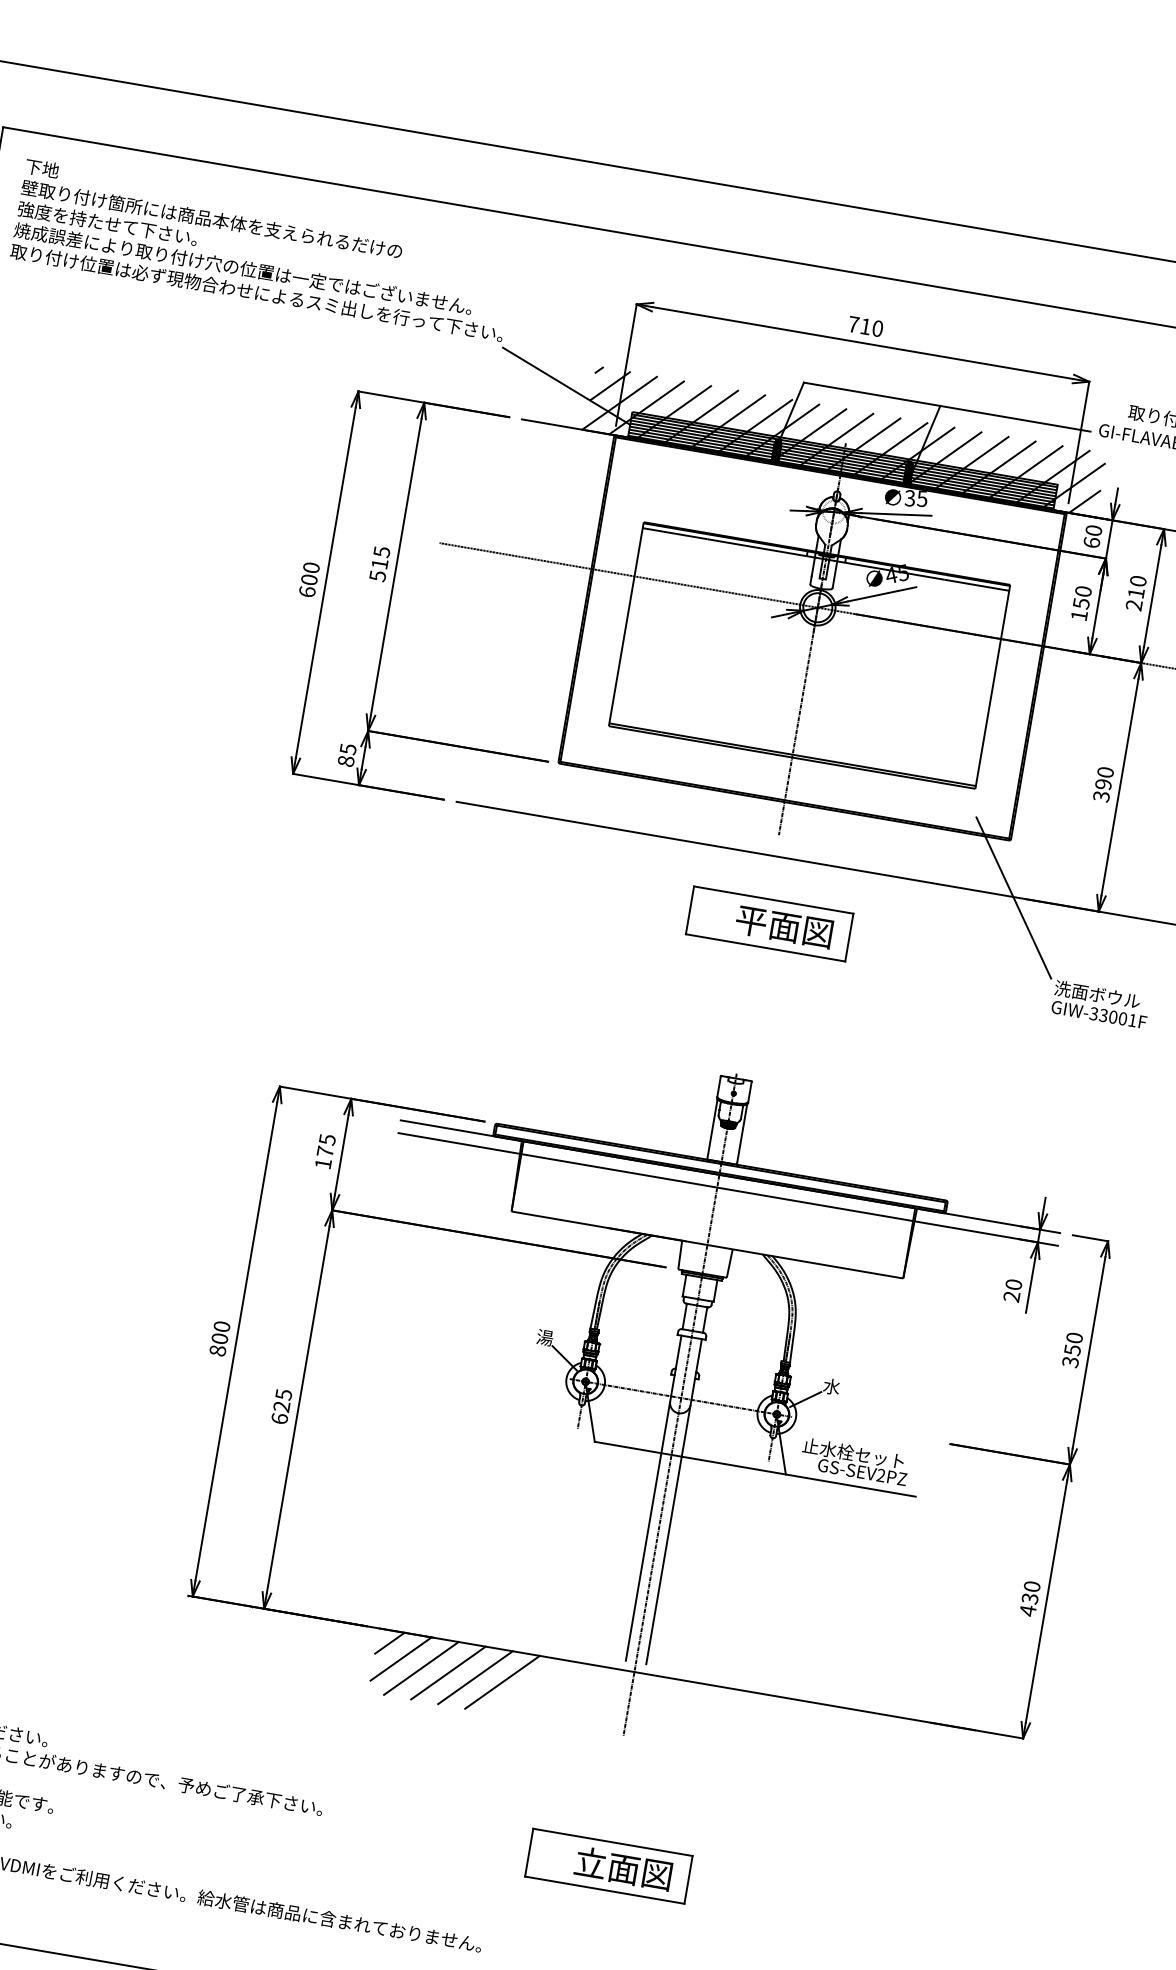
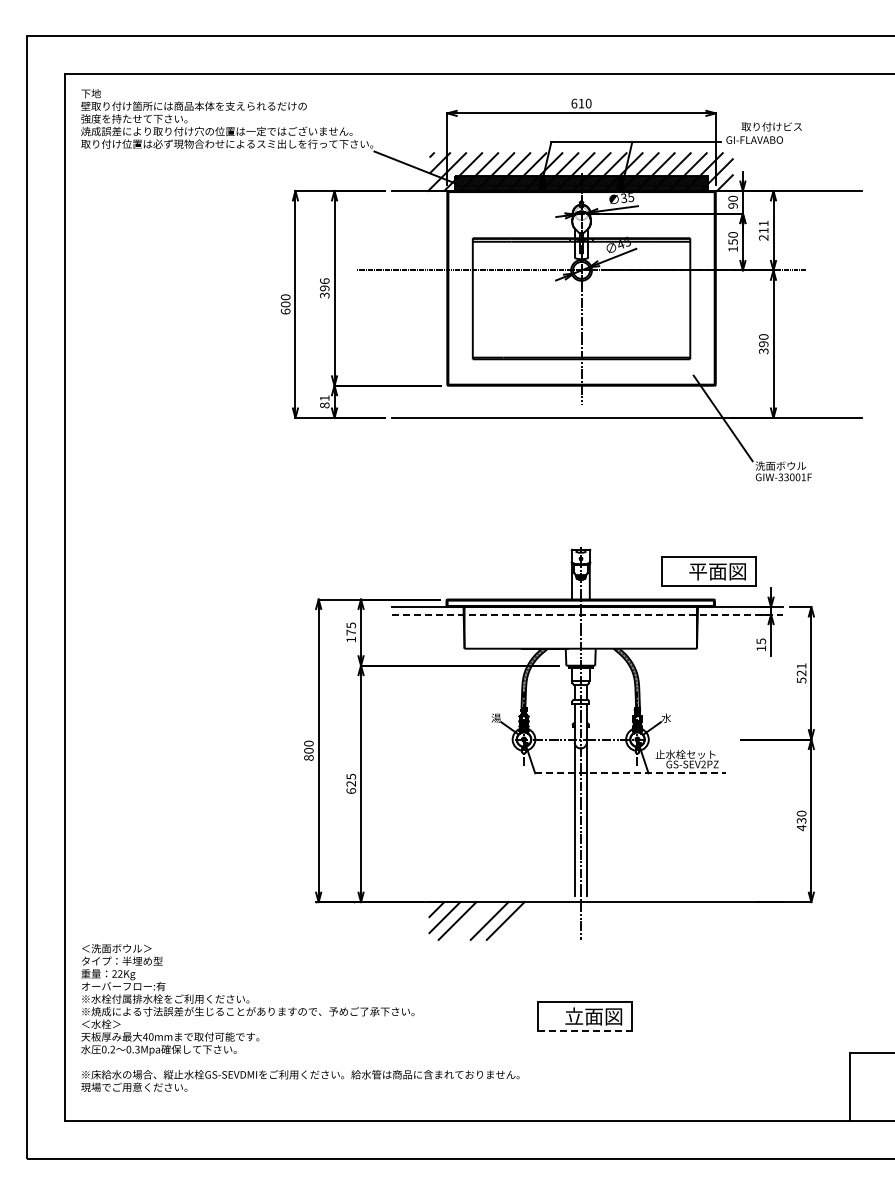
text: (853, 324) -> (574, 103), 710 -> 610
text: (1090, 541) -> (732, 205), 60 -> 90
text: (379, 564) -> (324, 288), 515 -> 396
text: (1137, 581) -> (763, 223), 210 -> 211
text: (347, 749) -> (324, 398), 85 -> 81
part: (768, 923) -> (708, 571), moved
line: (728, 1189) -> (587, 614), solid -> dashed
text: (1013, 1289) -> (761, 644), 20 -> 15
text: (1072, 1348) -> (801, 672), 350 -> 521
line: (755, 1469) -> (630, 773), solid -> dashed
line: (448, 1672) -> (473, 920), removed
line: (605, 1889) -> (585, 1030), solid -> dashed

